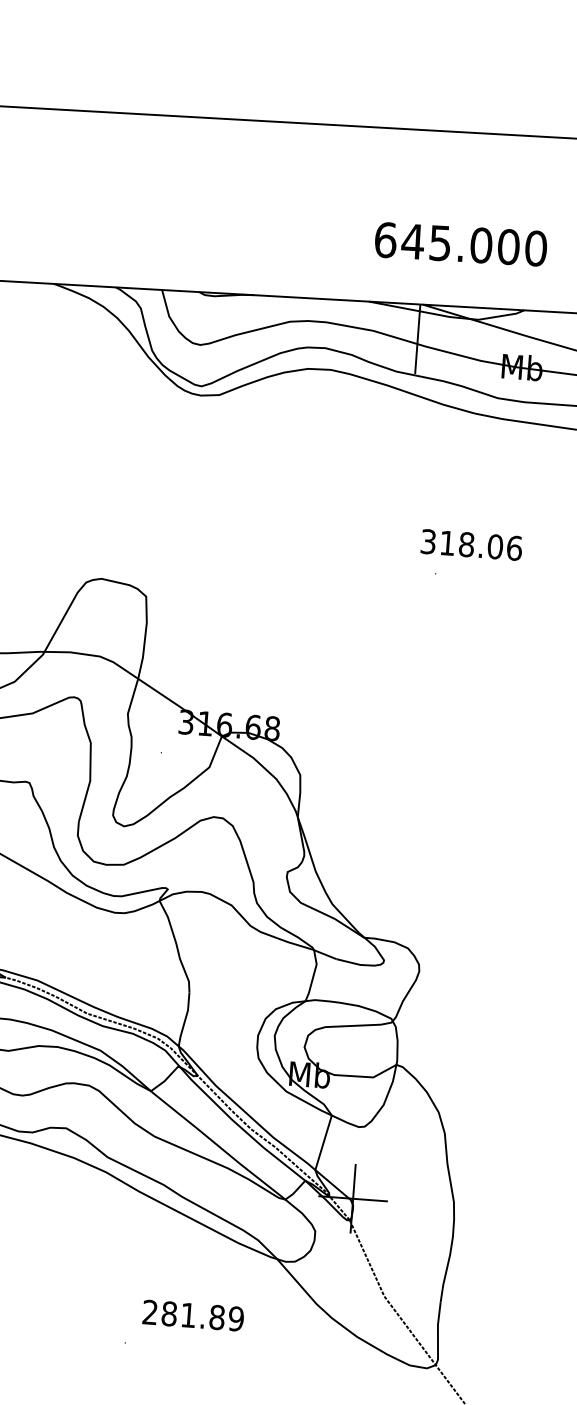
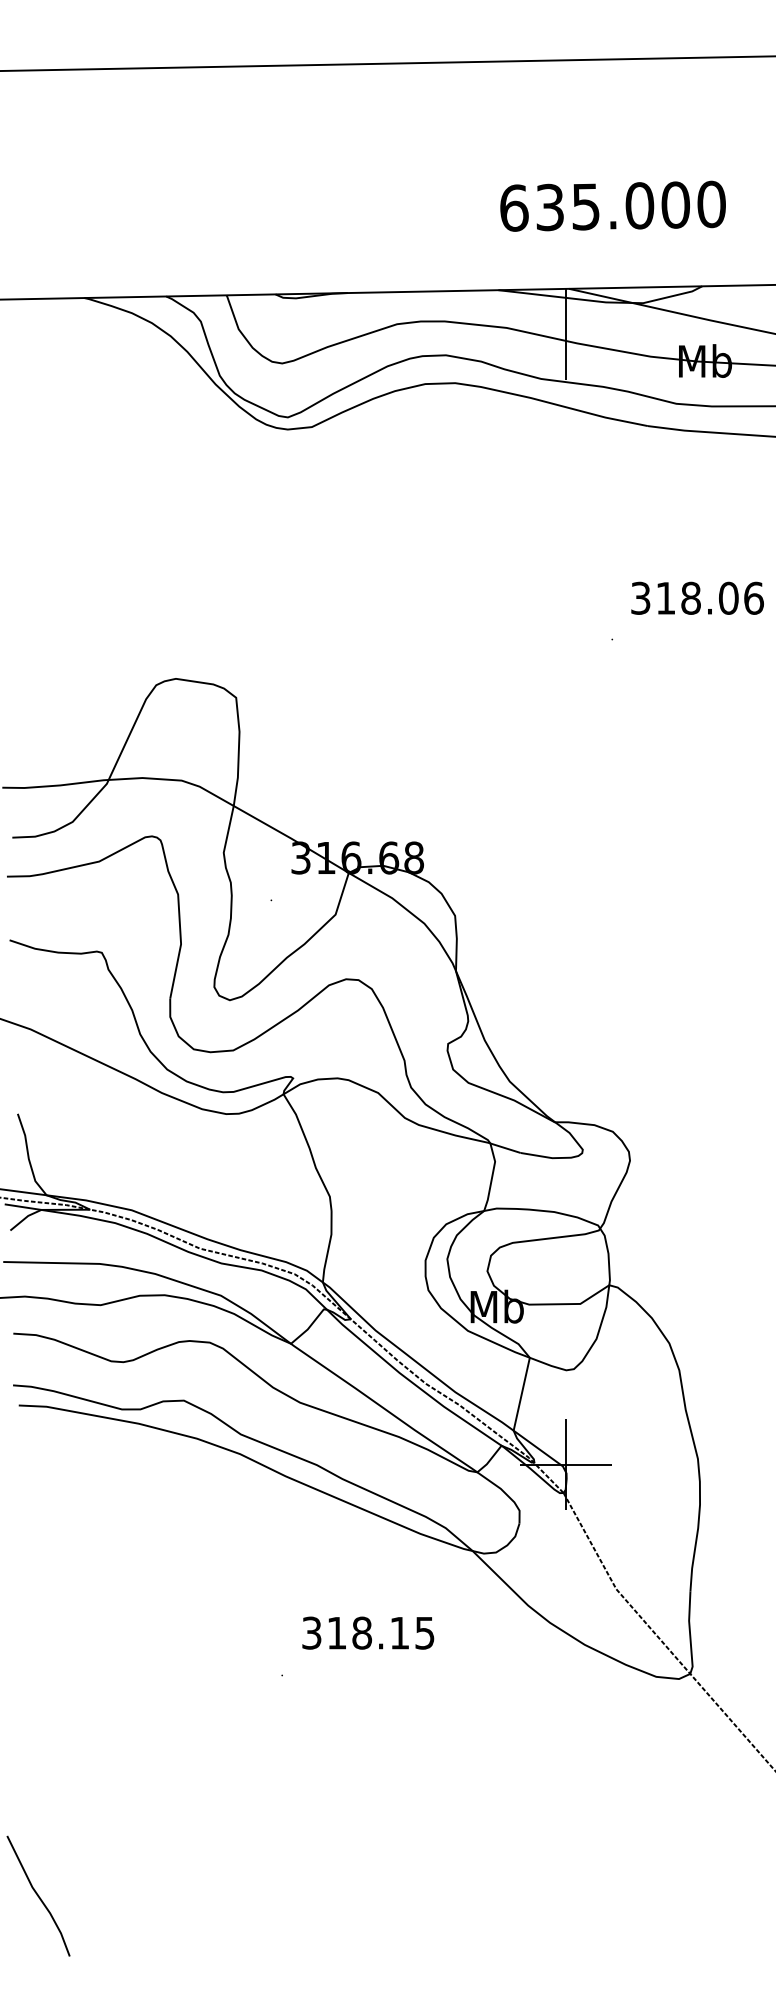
text: (413, 241) -> (550, 207), 645.000 -> 635.000
text: (471, 544) -> (697, 597), moved
text: (193, 1315) -> (368, 1632), 281.89 -> 318.15

